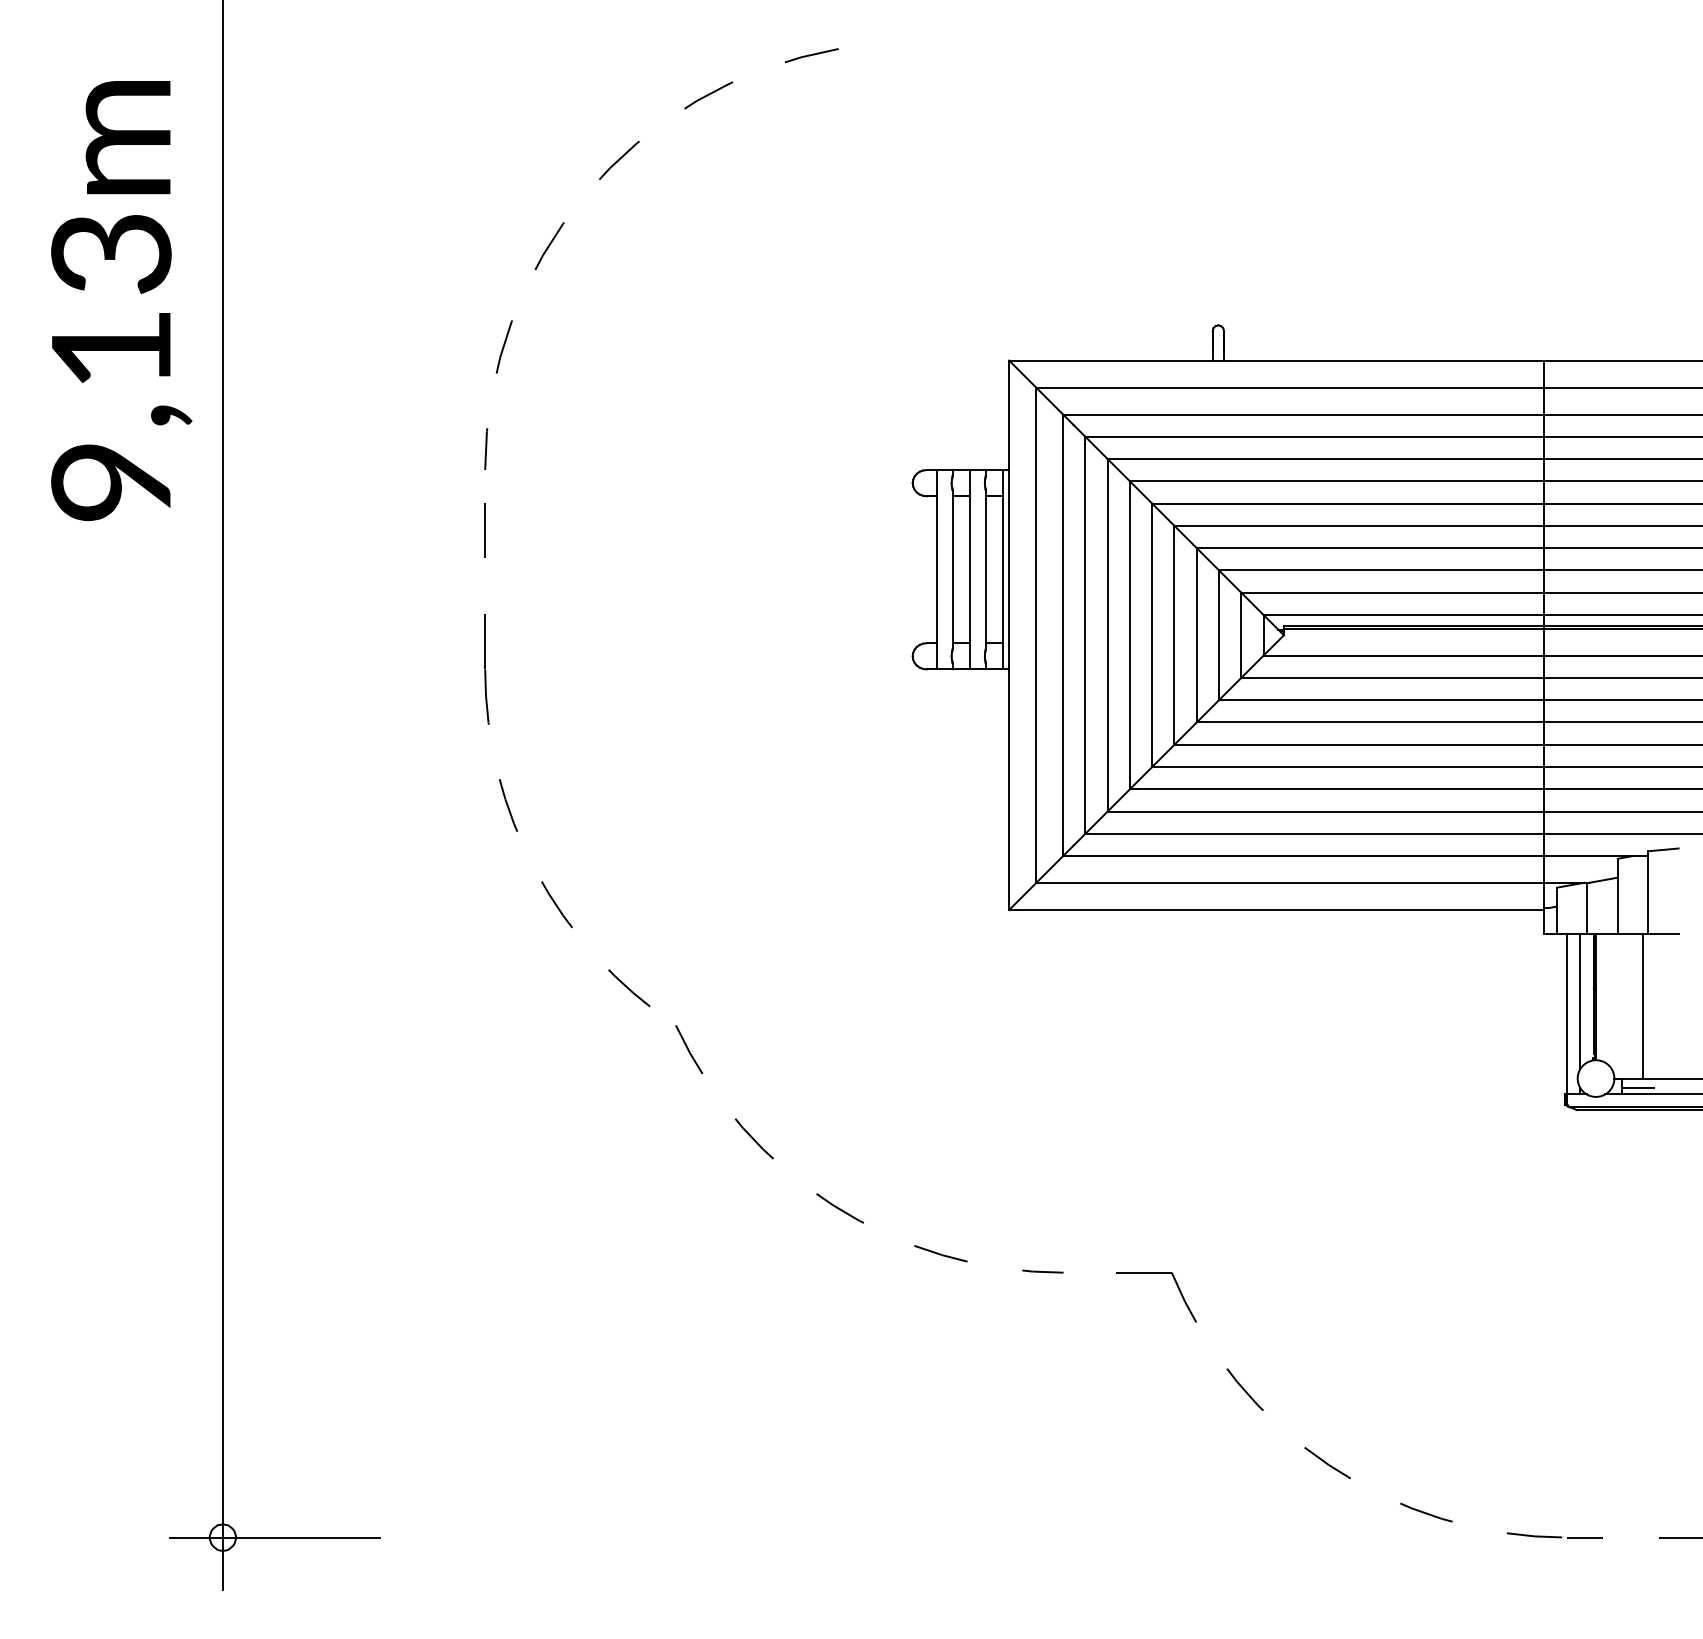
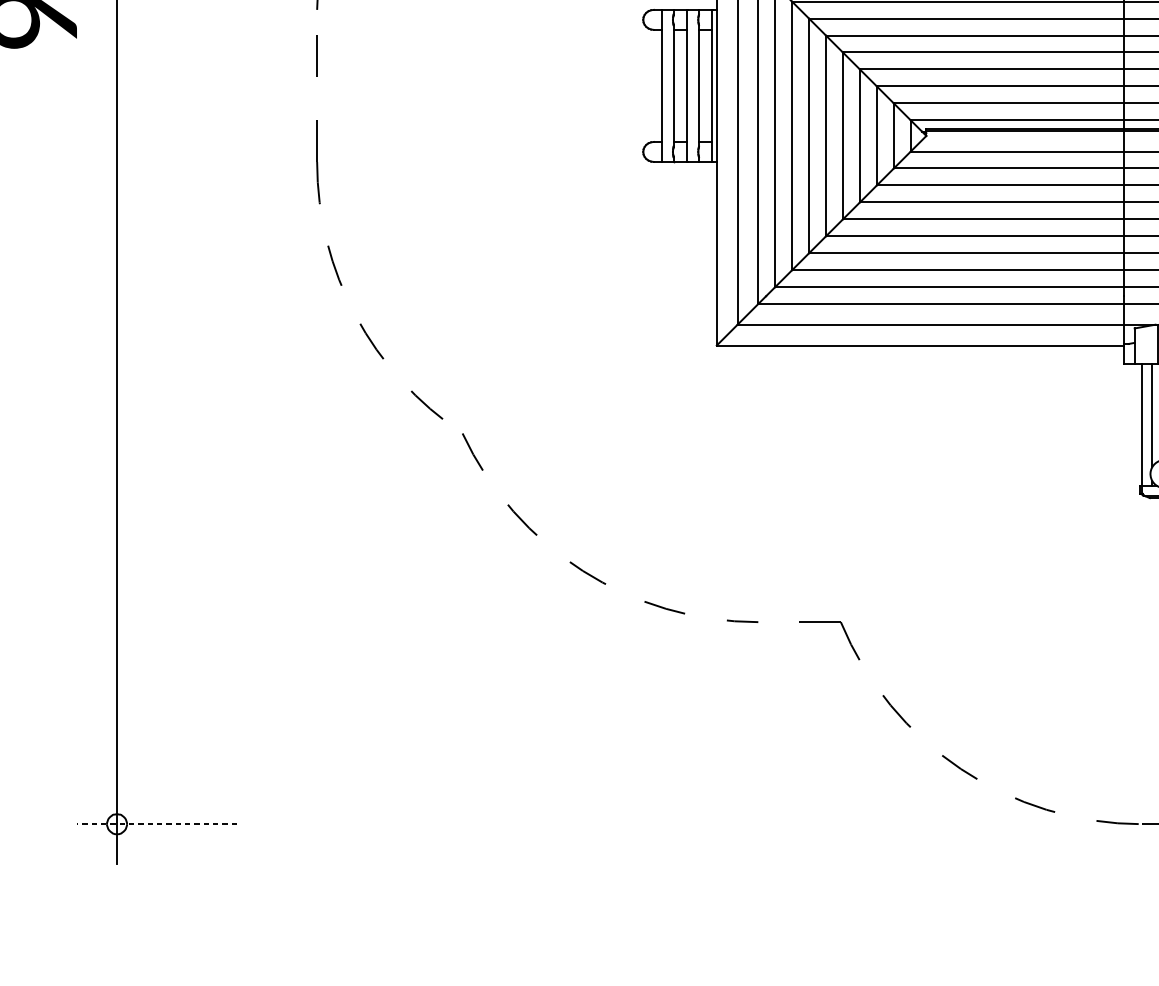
line: (275, 1537) -> (157, 824), solid -> dashed

